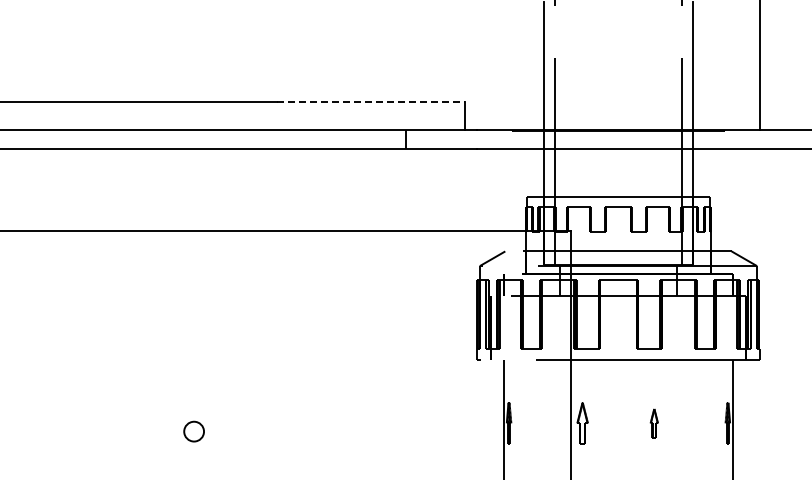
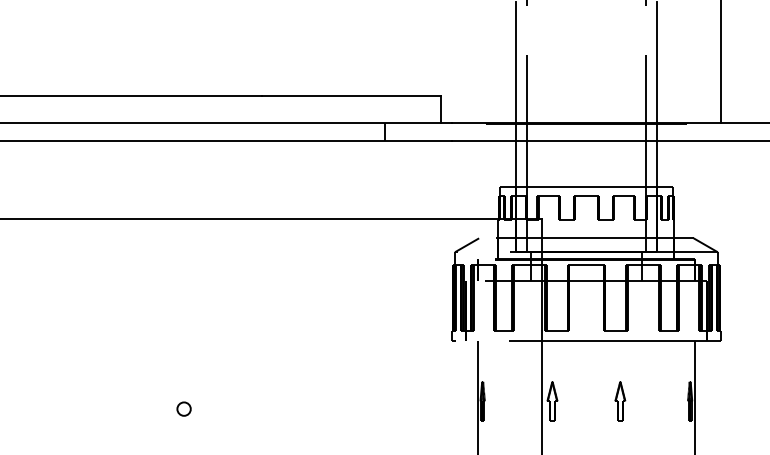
line: (371, 101) -> (352, 96), dashed -> solid
part: (654, 423) -> (620, 401), size x1.43
circle: (193, 431) -> (183, 409), size x0.71

